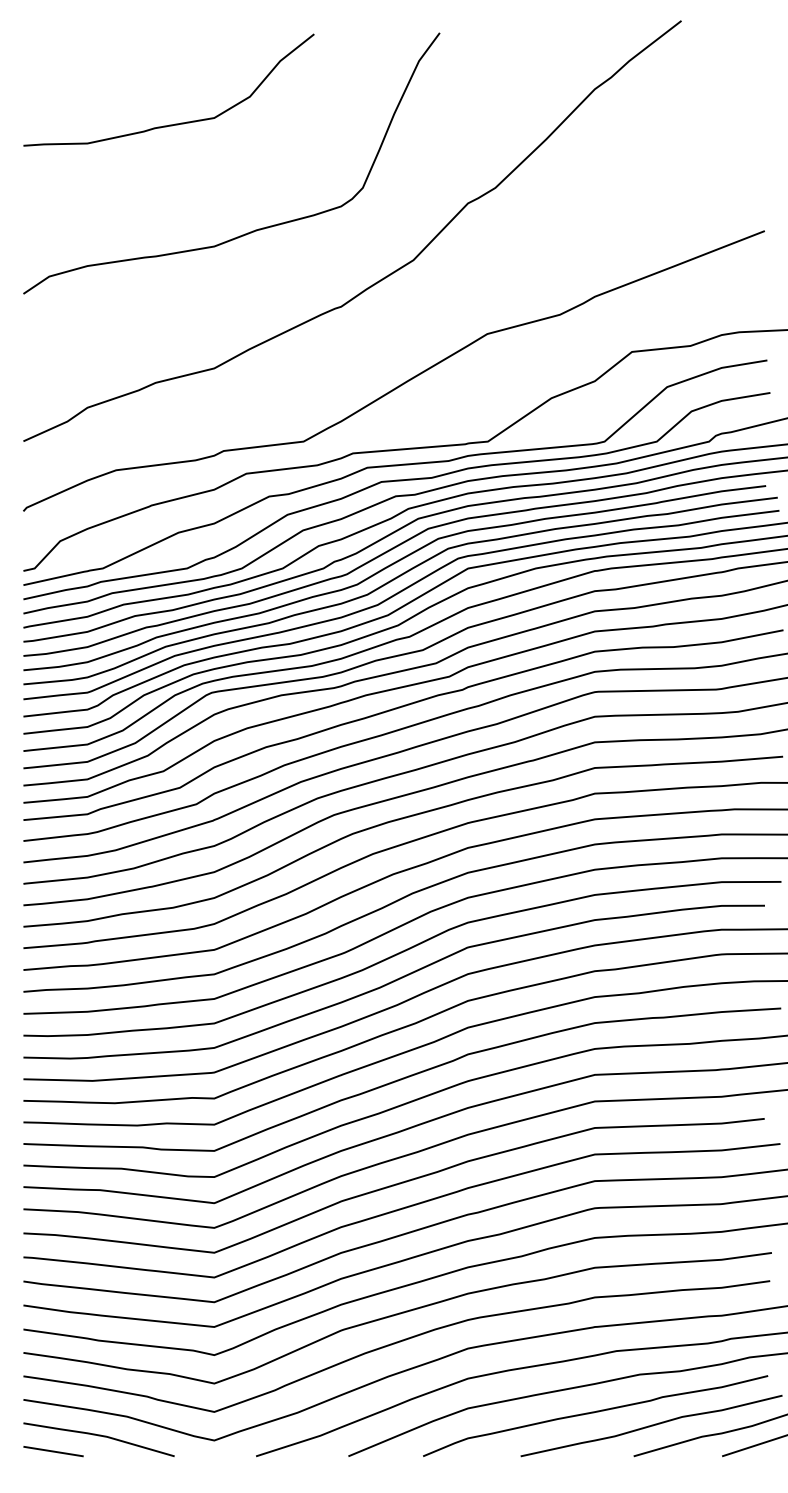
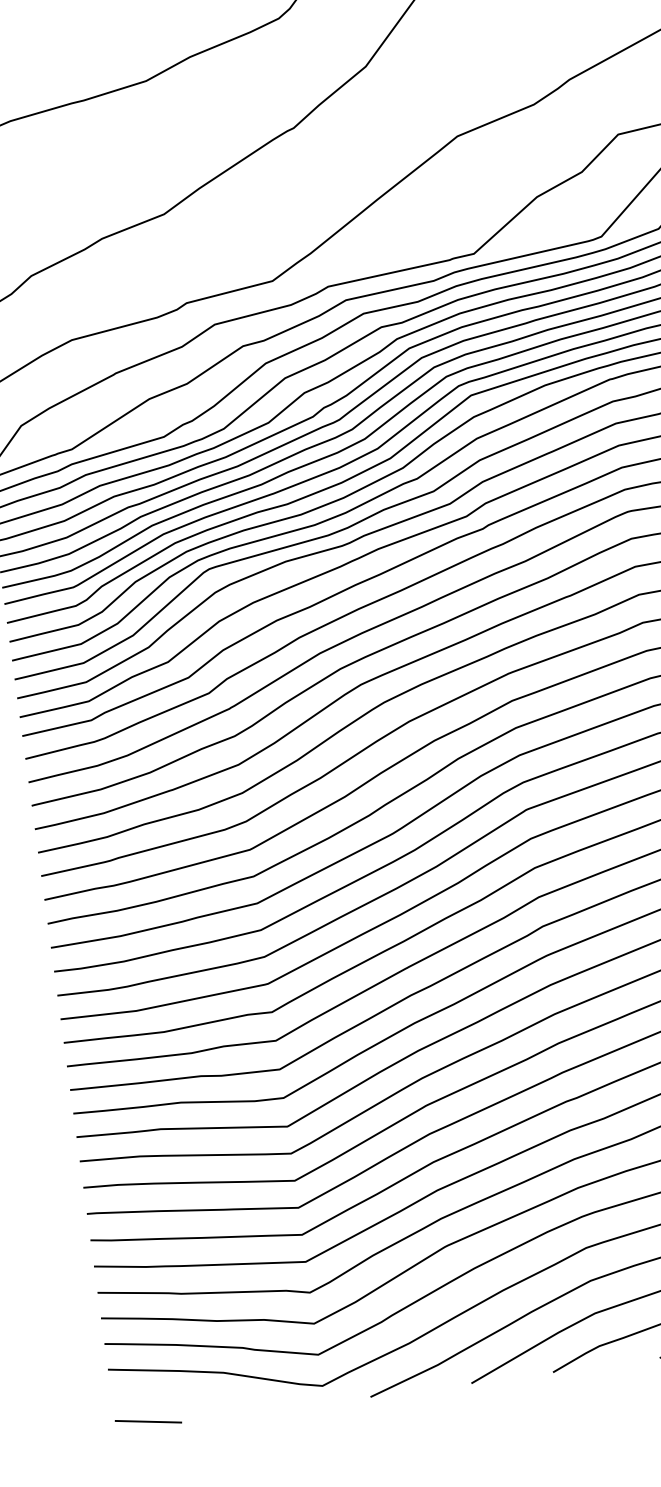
line: (98, 1436) -> (195, 1398), removed

